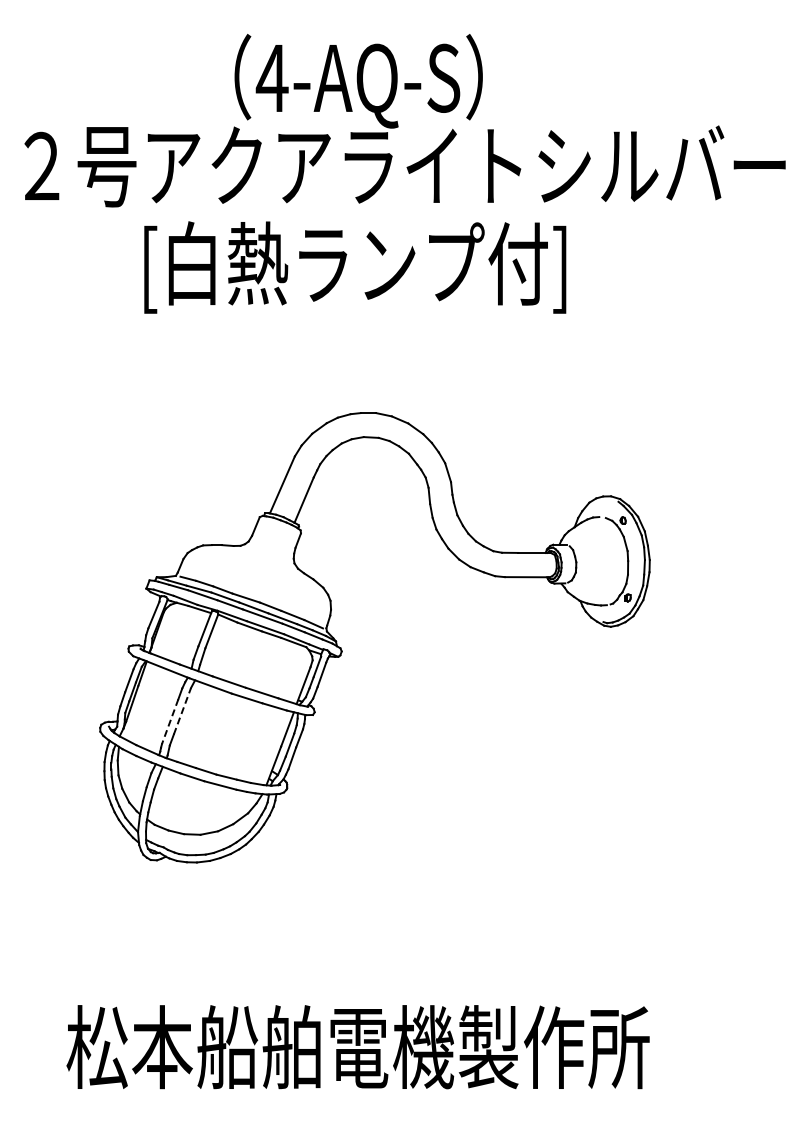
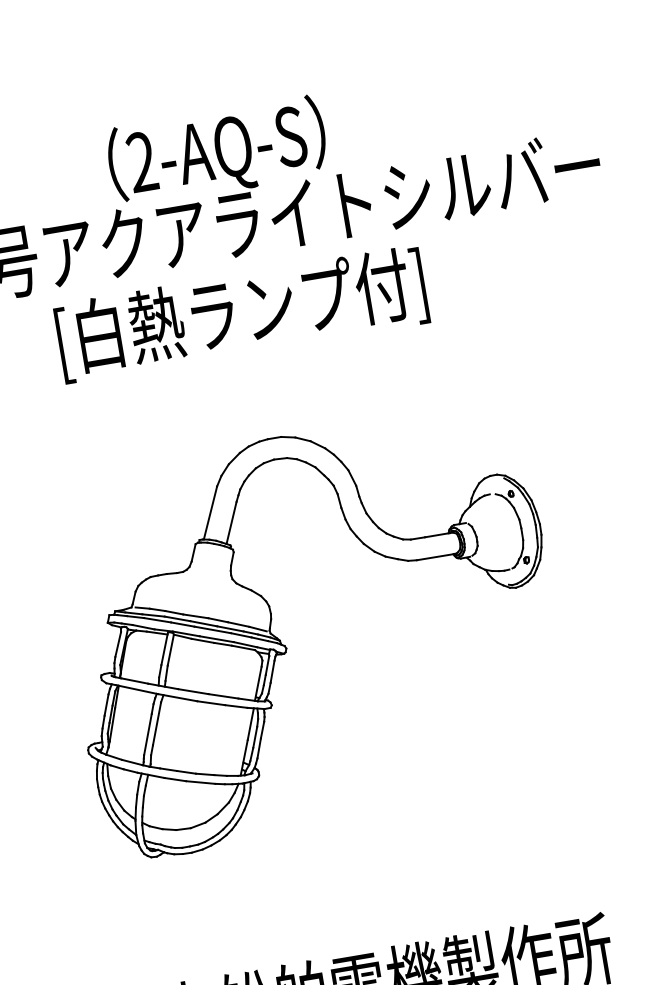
text: (271, 77) -> (141, 161), 4-AQ-S -> 2-AQ-S
line: (182, 711) -> (157, 723), dashed -> solid
line: (170, 721) -> (148, 734), dashed -> solid

